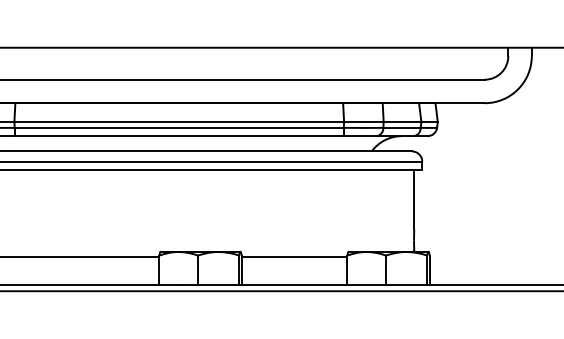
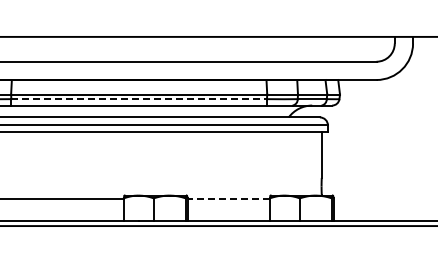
line: (179, 128) -> (139, 99), solid -> dashed
line: (294, 257) -> (228, 199), solid -> dashed

